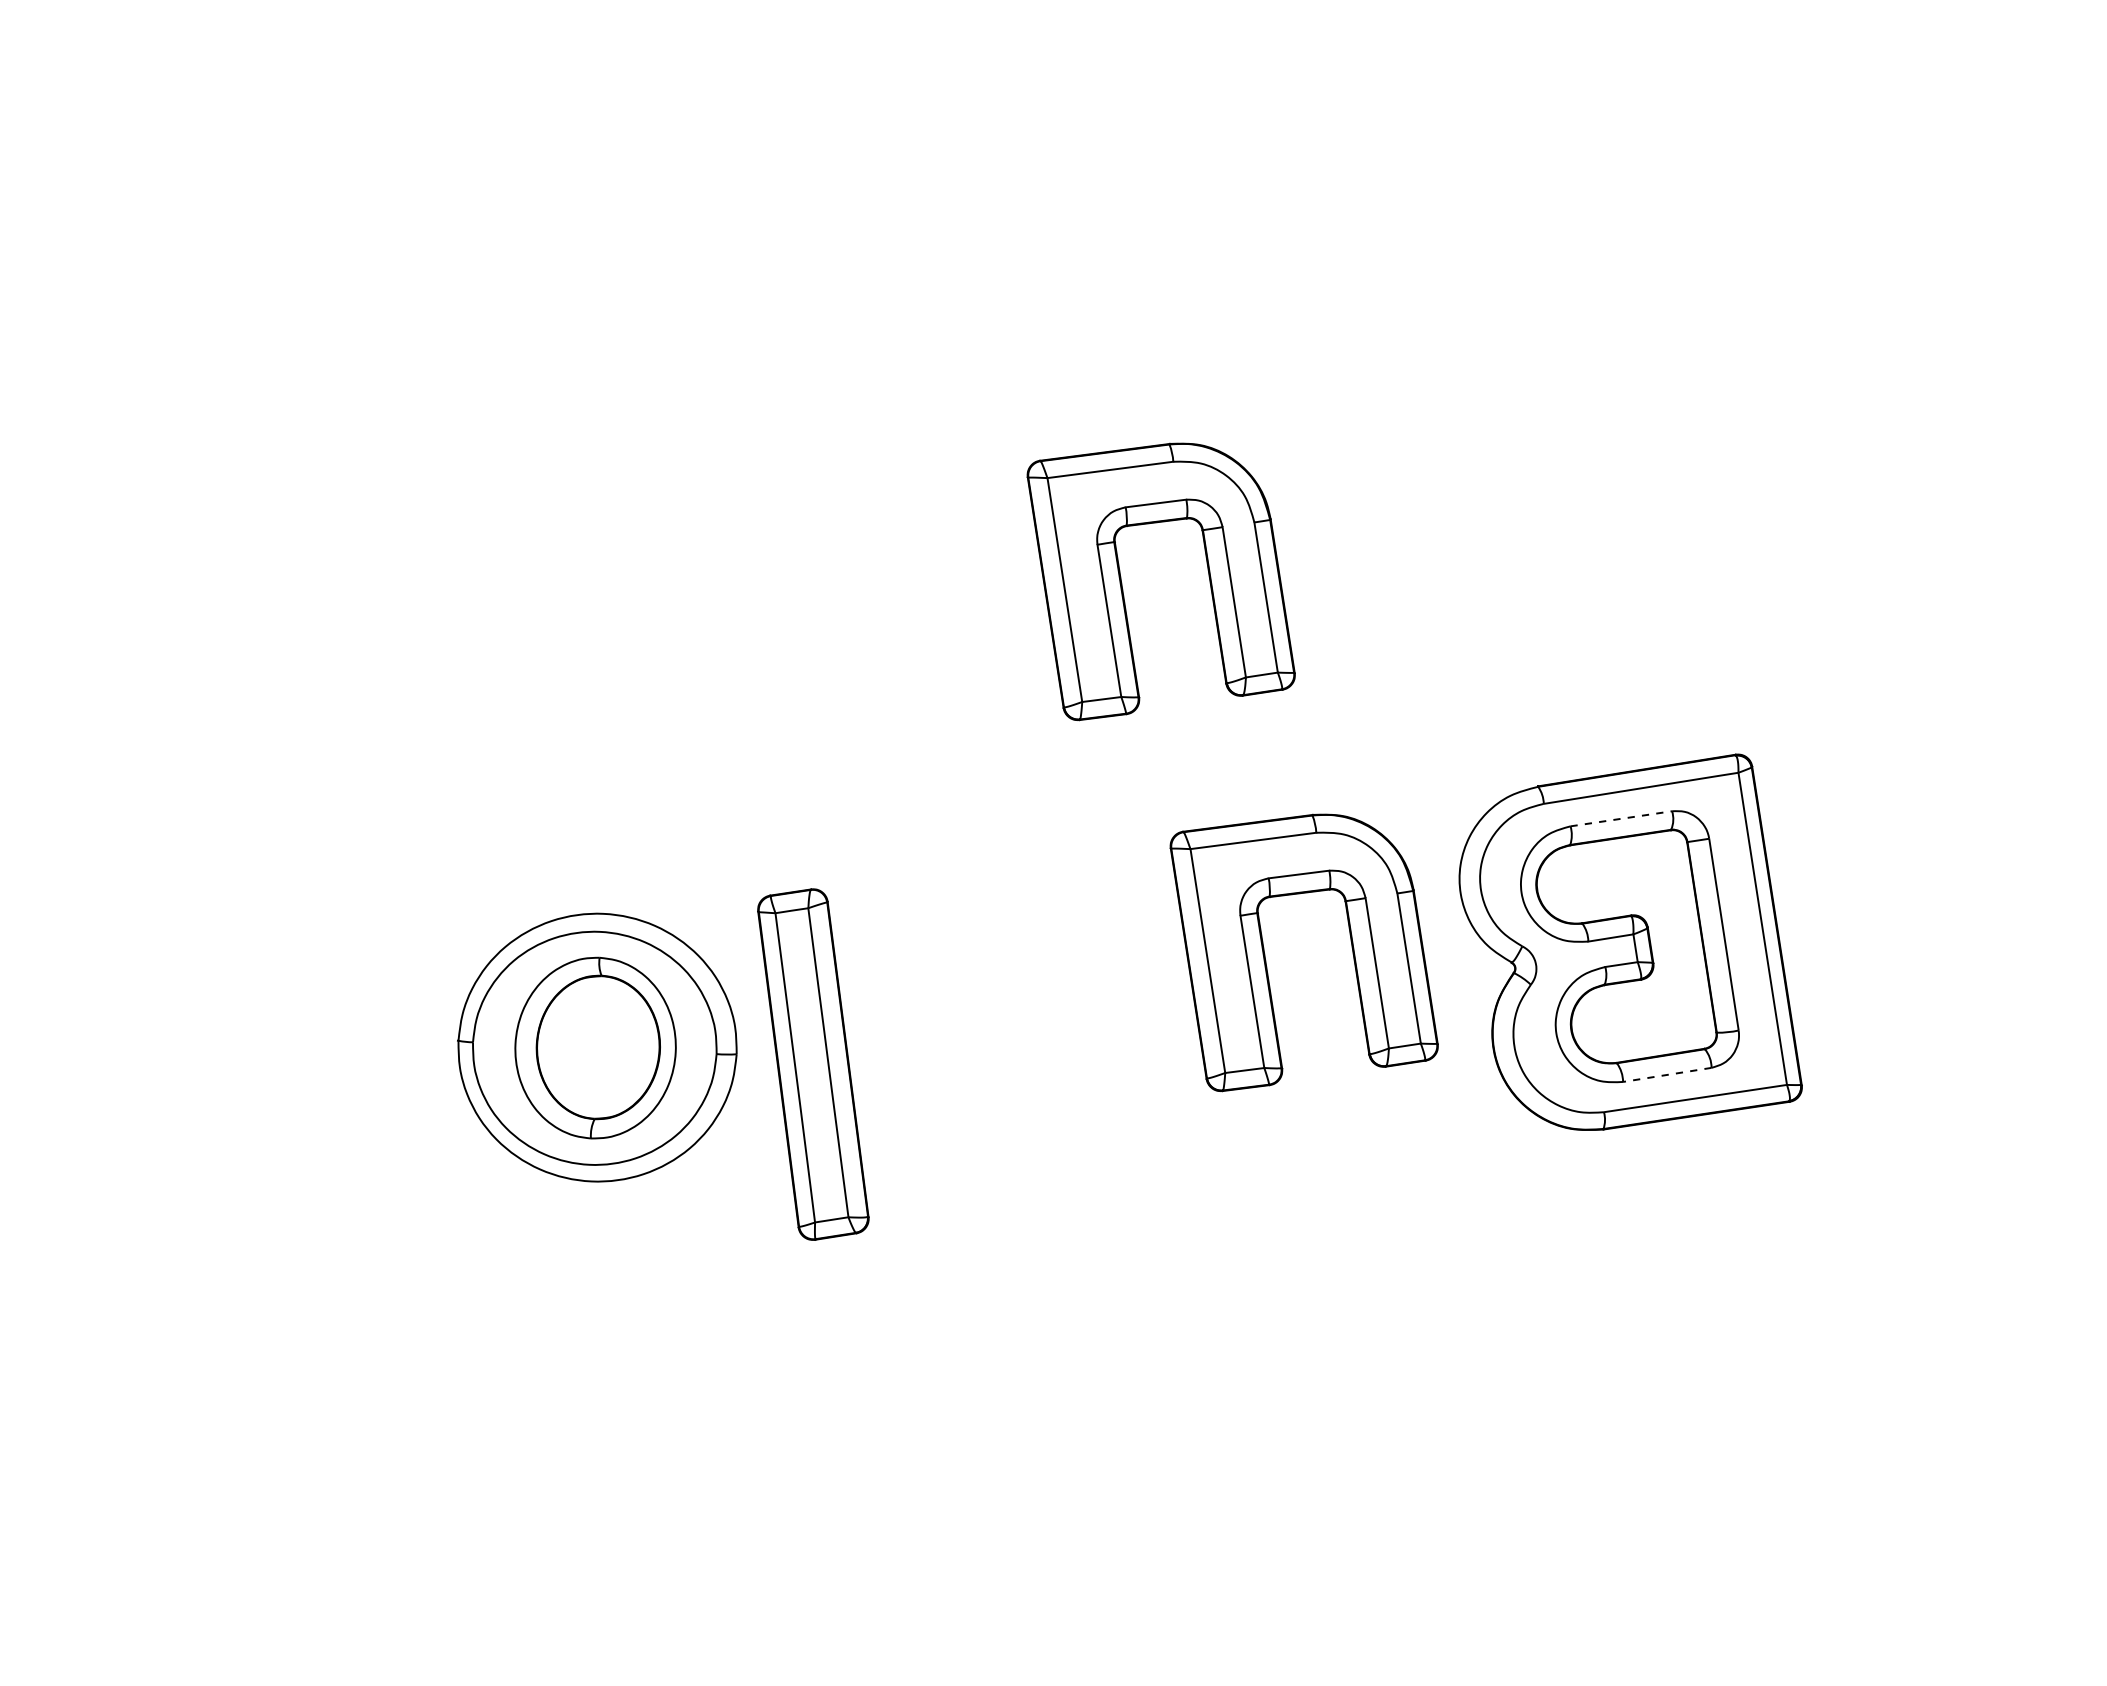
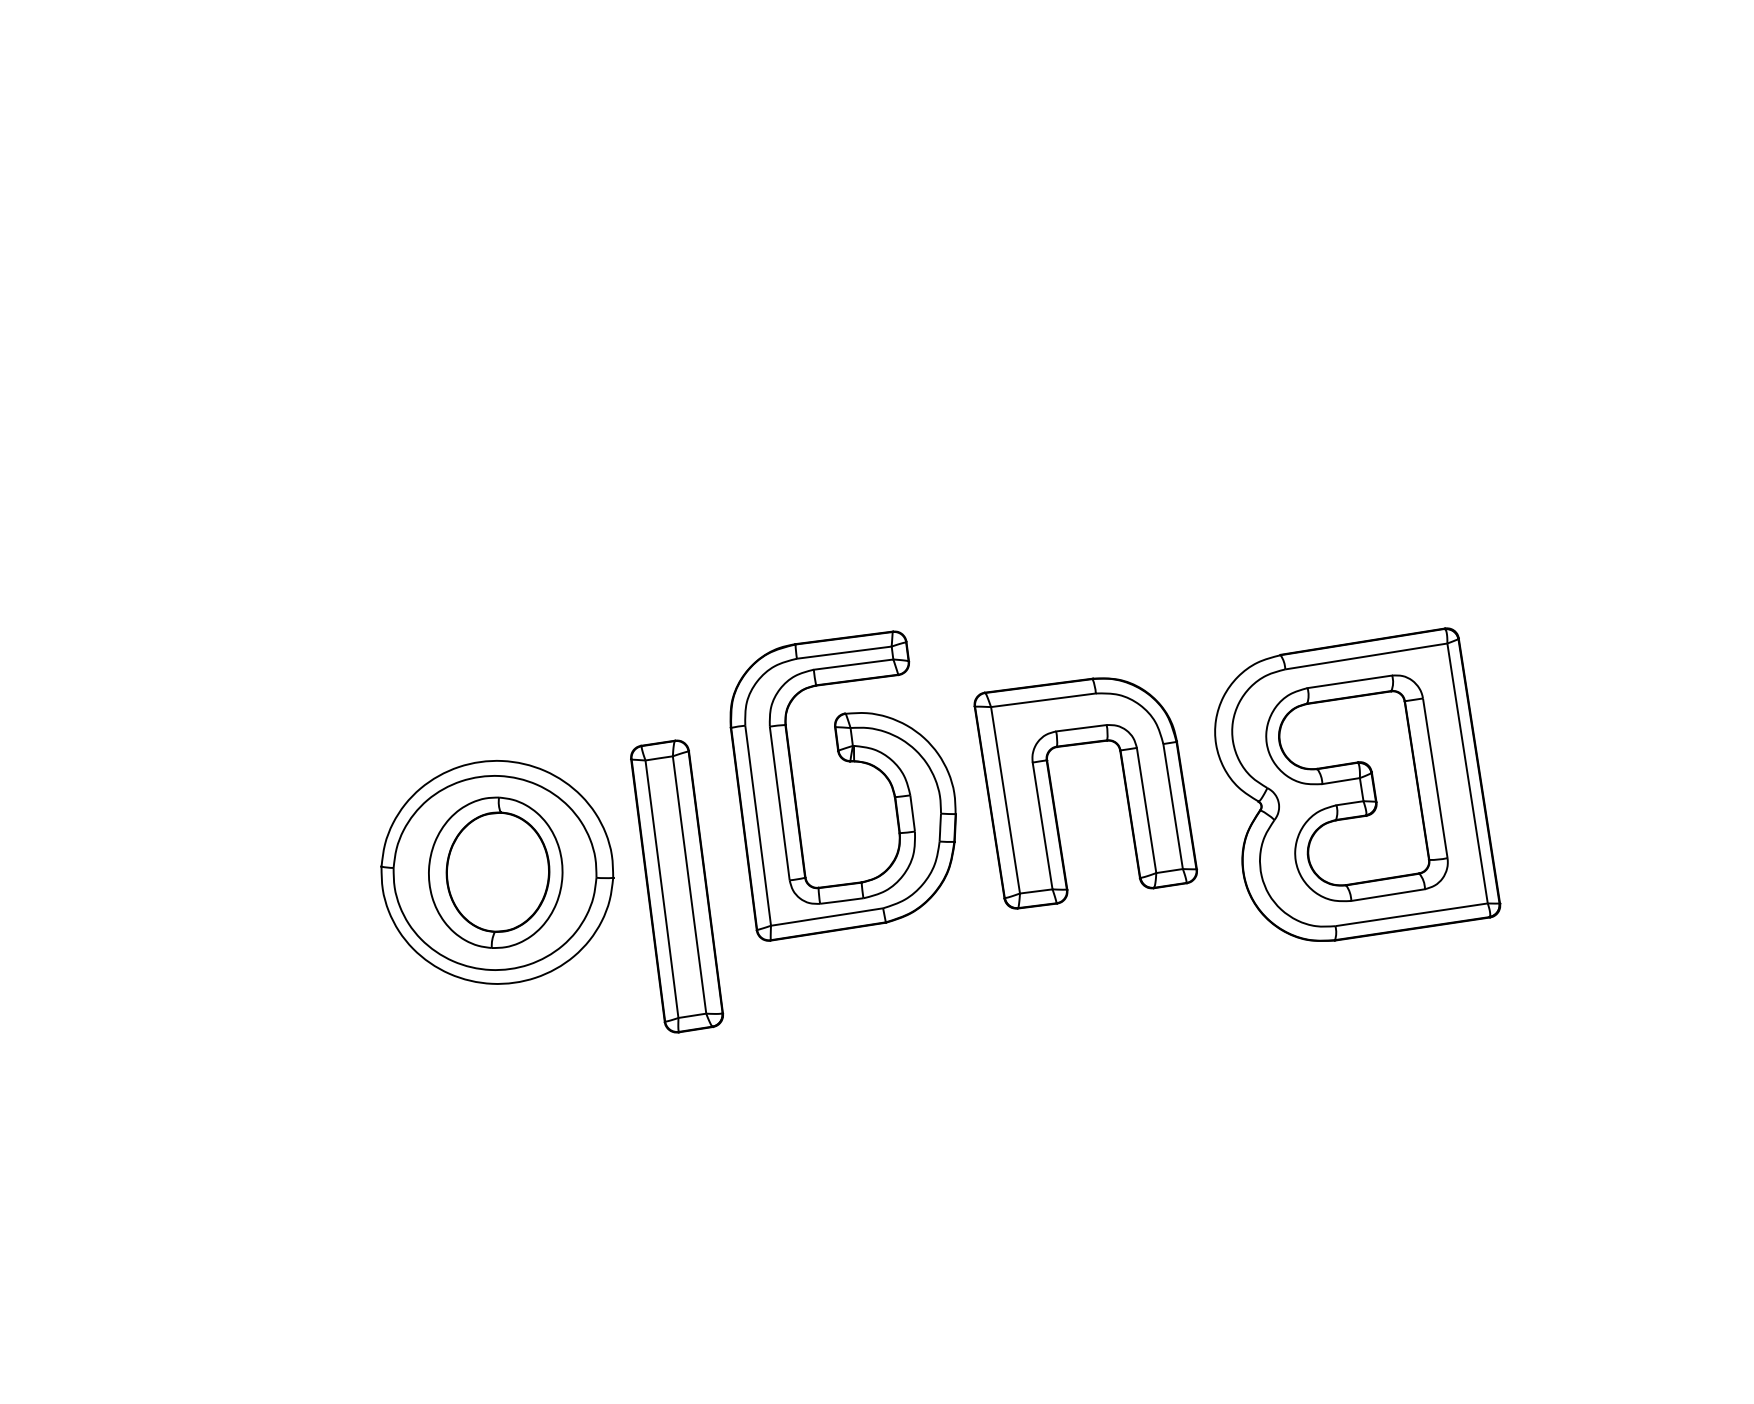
part: (1123, 589) -> (935, 490), removed
line: (1621, 818) -> (1349, 681), dashed -> solid
part: (1018, 915) -> (847, 762), added
line: (1667, 1074) -> (1388, 894), dashed -> solid

